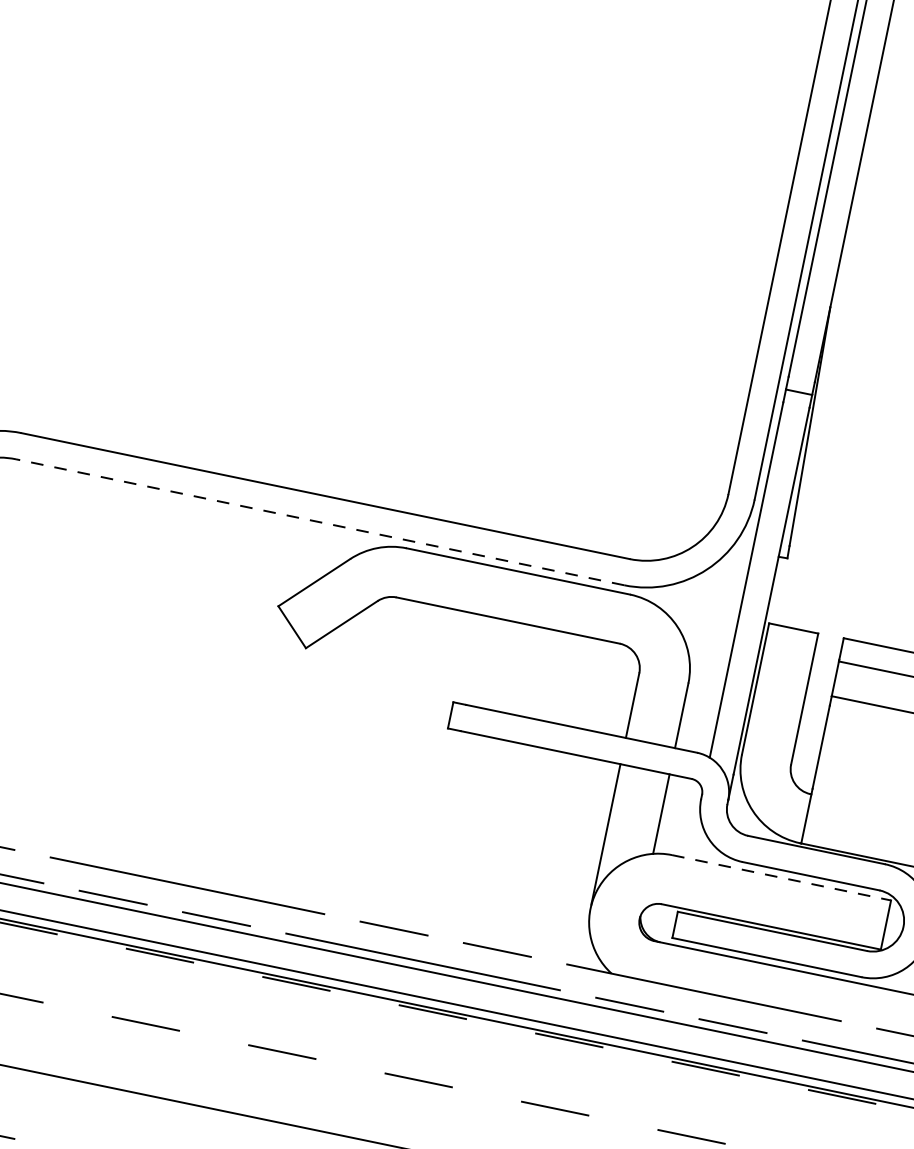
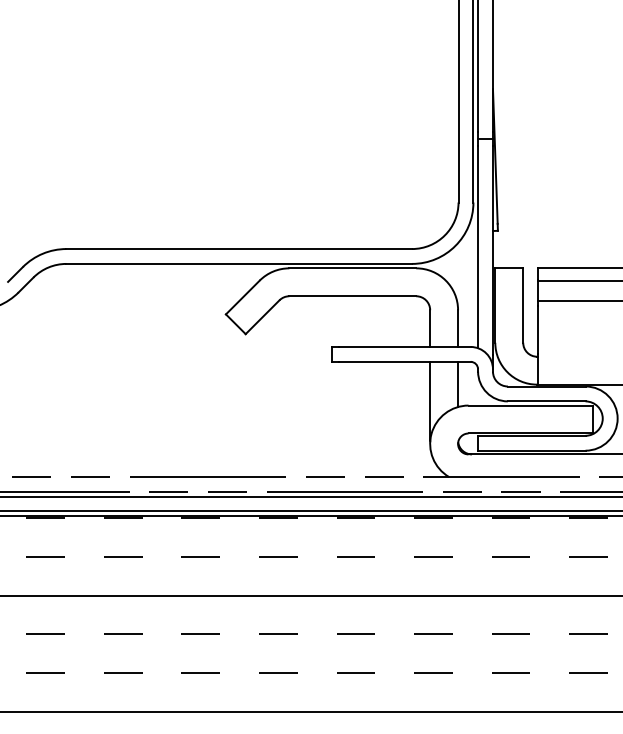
line: (320, 521) -> (239, 263), dashed -> solid
line: (782, 877) -> (531, 405), dashed -> solid

